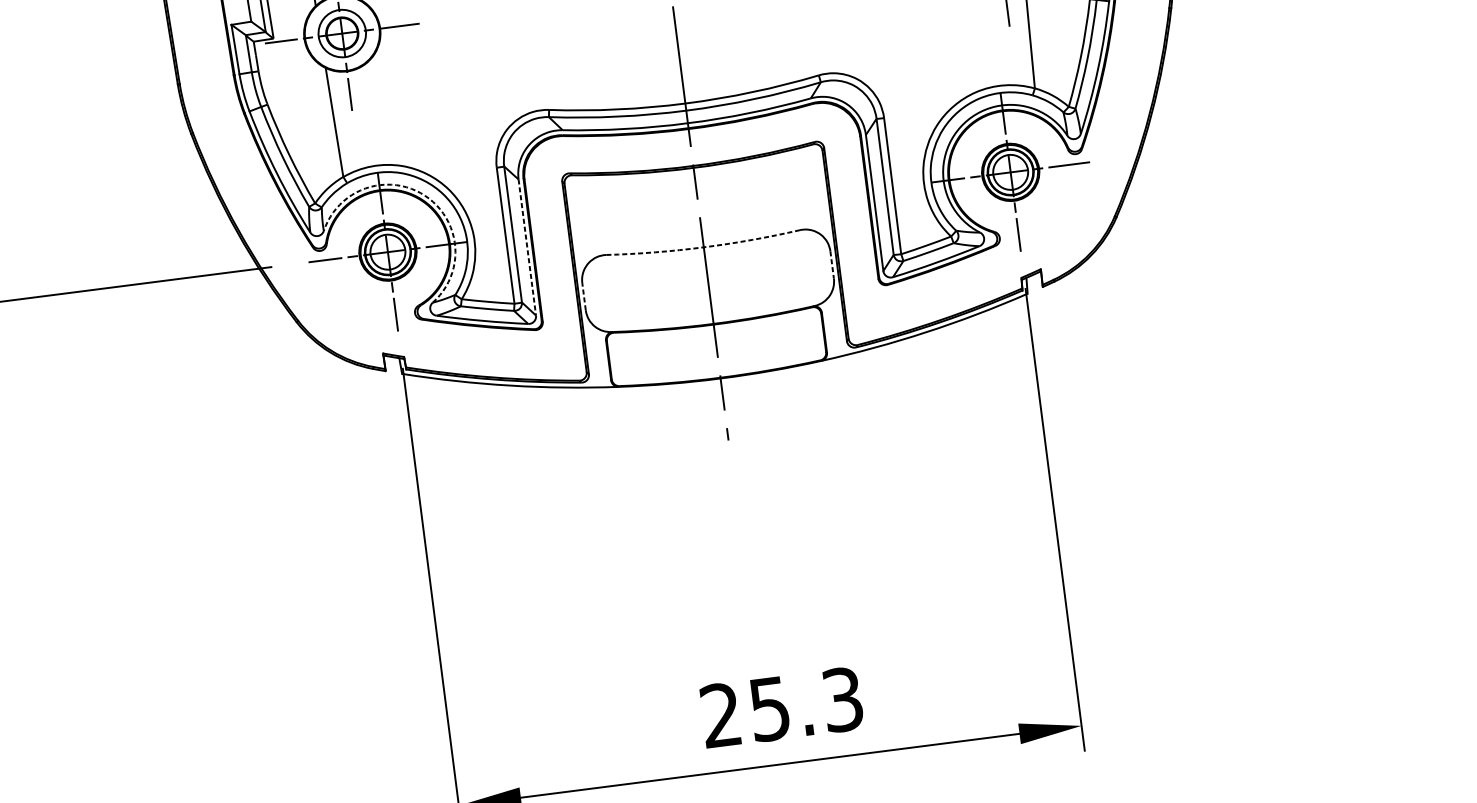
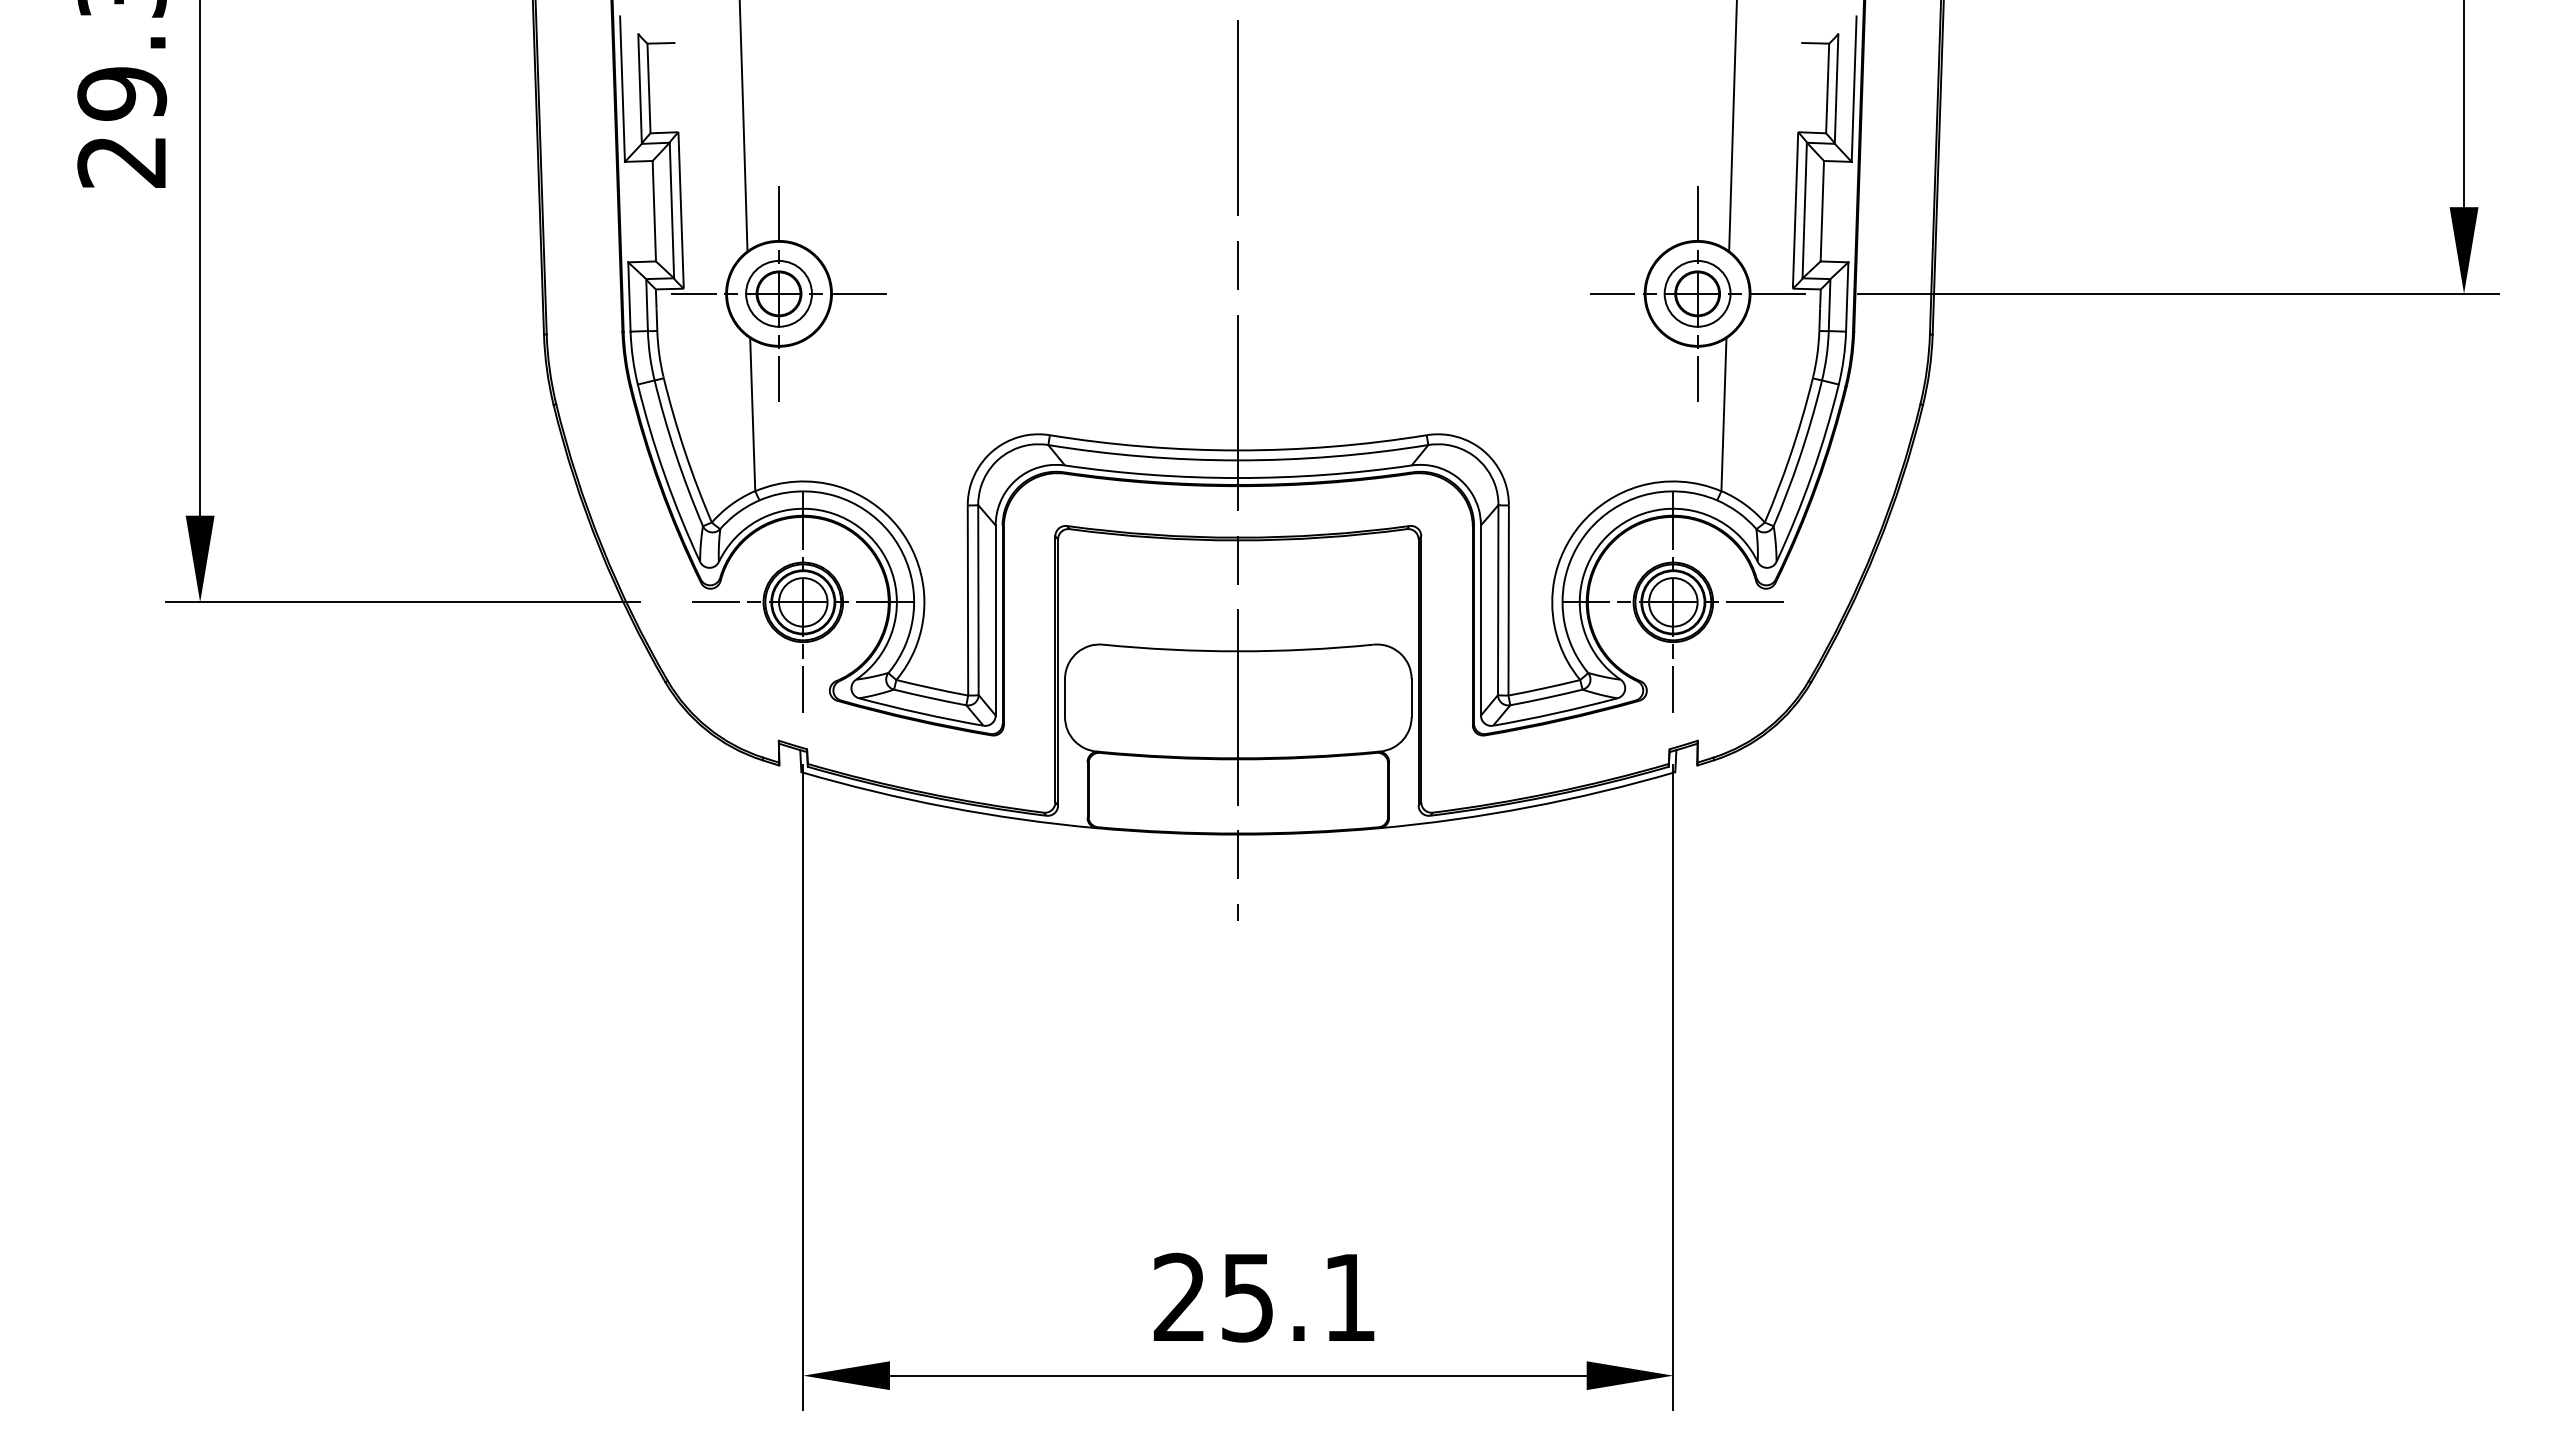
arc: (425, 195) -> (864, 531), dashed -> solid
line: (527, 247) -> (995, 620), dashed -> solid
arc: (703, 247) -> (1238, 651), dashed -> solid
line: (832, 265) -> (1411, 698), dashed -> solid
line: (584, 296) -> (1065, 698), dashed -> solid
text: (842, 699) -> (1349, 1297), 25.3 -> 25.1

